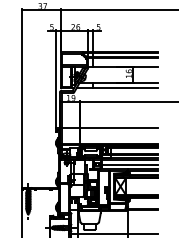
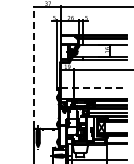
line: (21, 97) -> (33, 66), solid -> dashed
line: (110, 128) -> (94, 87), solid -> dashed

